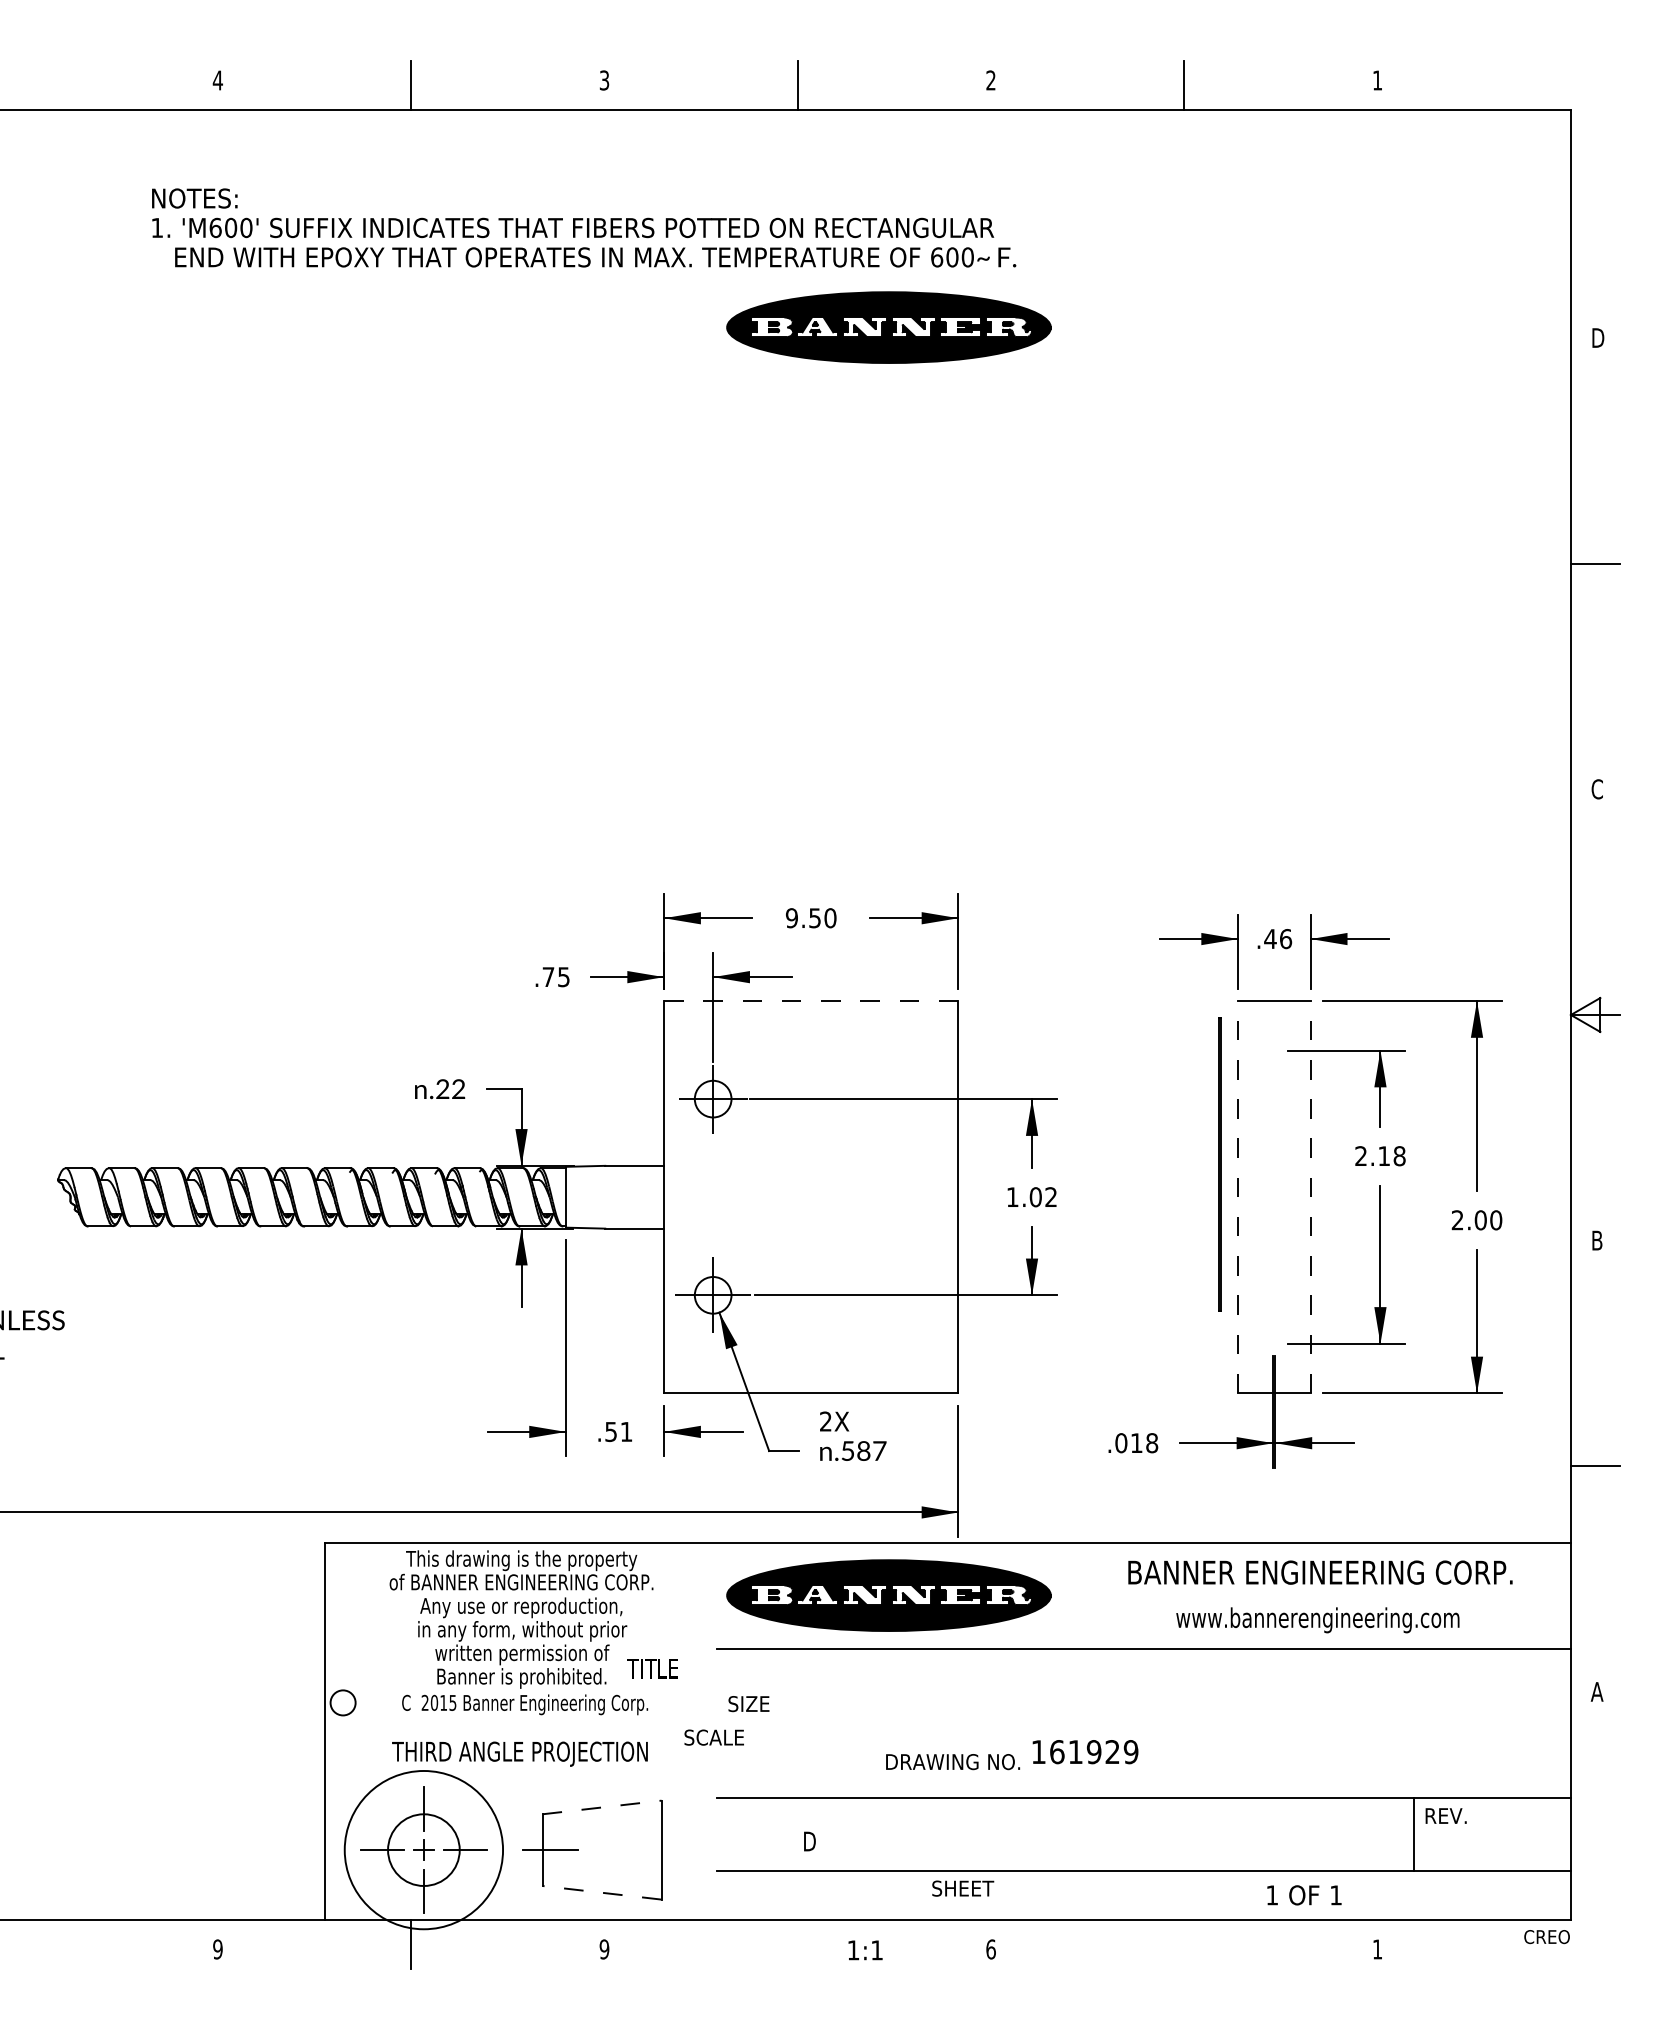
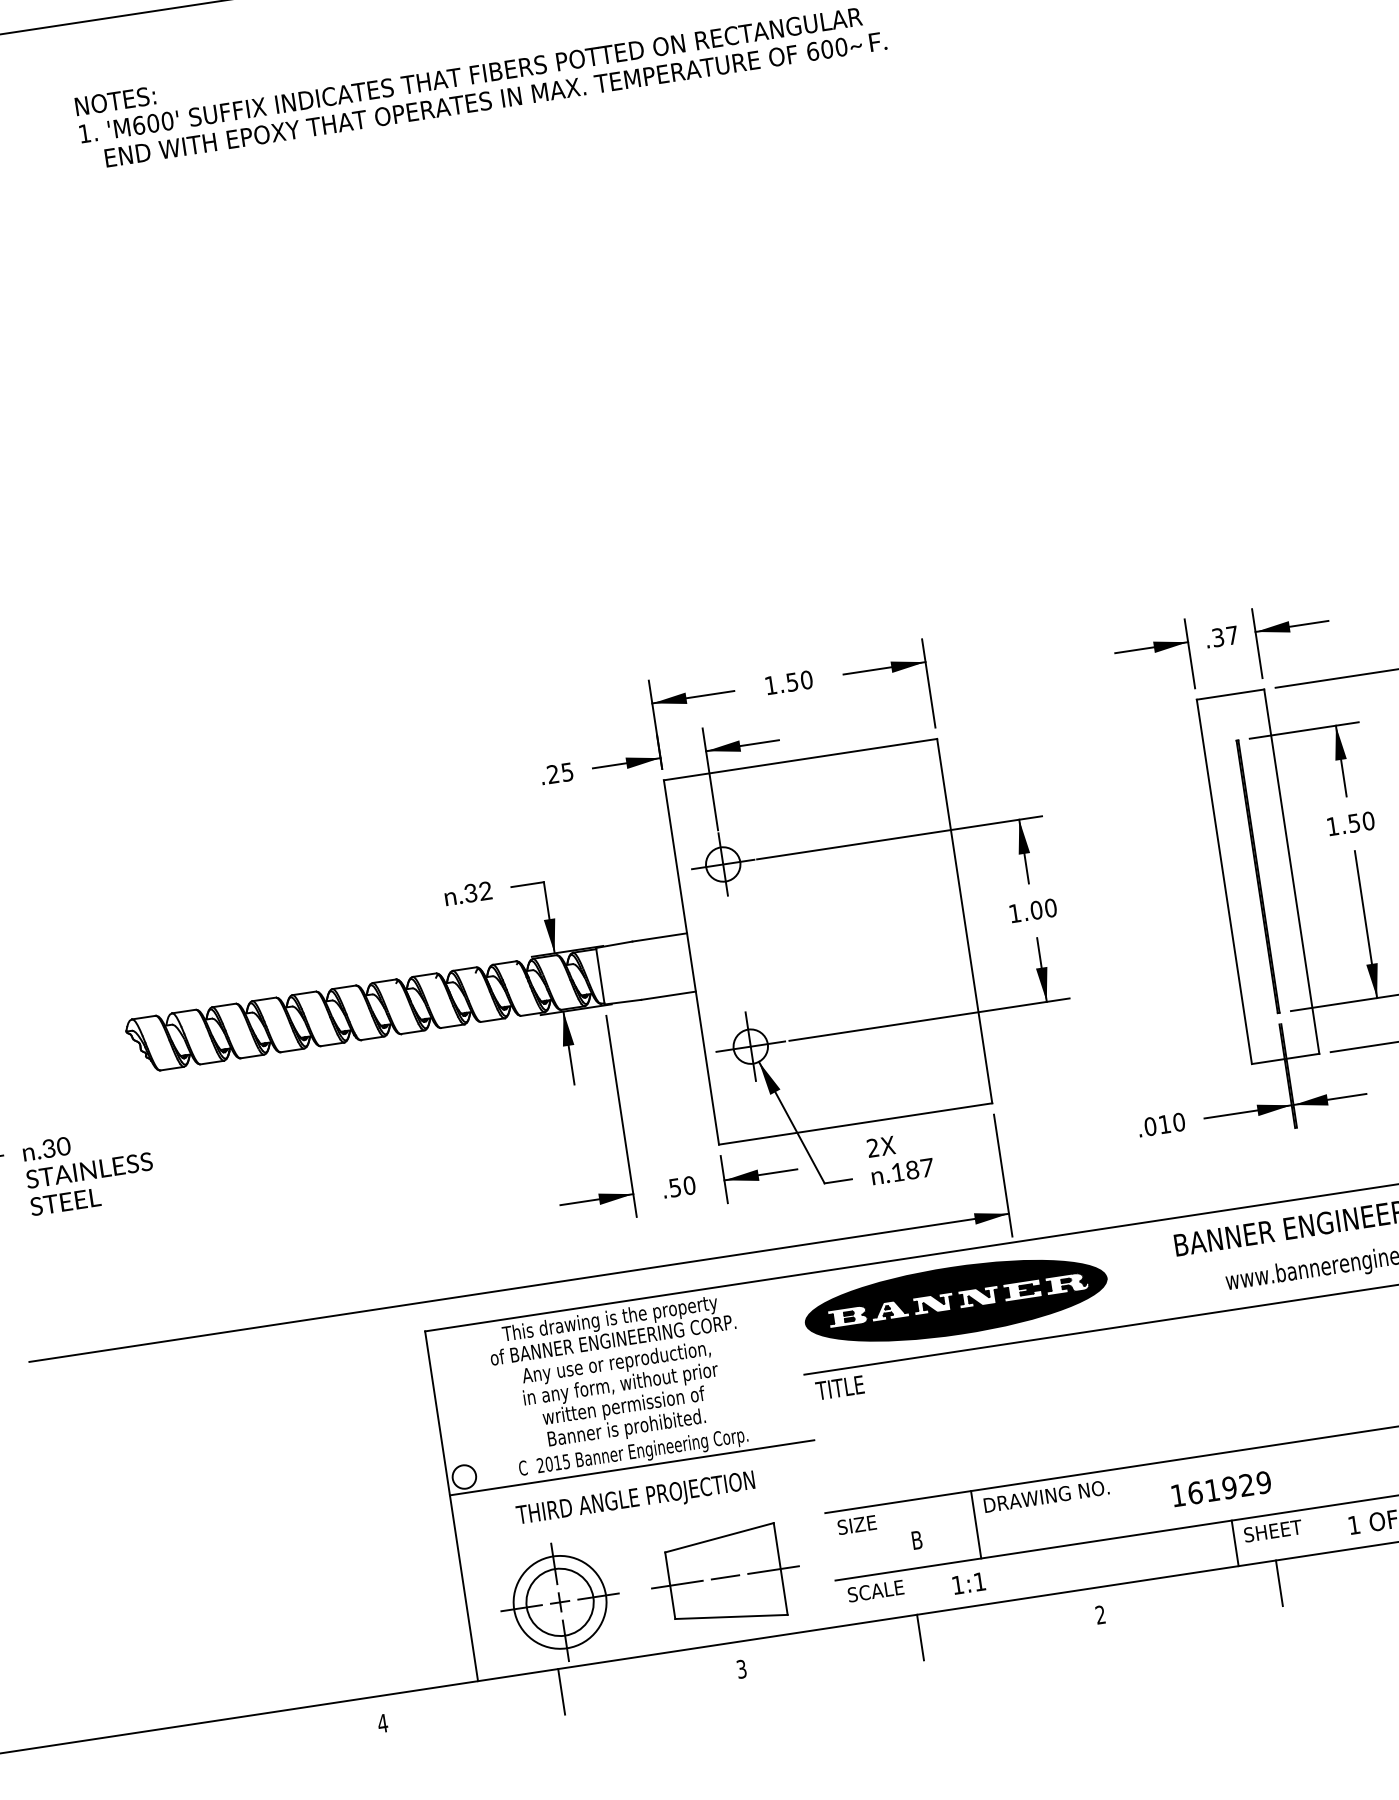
part: (888, 327) -> (777, 123), removed
text: (791, 918) -> (770, 685), 9.50 -> 1.50
text: (1278, 939) -> (1225, 636), .46 -> .37
text: (548, 976) -> (553, 773), .75 -> .25
line: (810, 1001) -> (799, 760), dashed -> solid
text: (442, 1092) -> (470, 896), .22 -> .32
text: (1380, 1156) -> (1350, 824), 2.18 -> 1.50
line: (1219, 1164) -> (1257, 877), moved
line: (1238, 1196) -> (1224, 881), dashed -> solid
line: (1310, 1196) -> (1291, 871), dashed -> solid
text: (1051, 1197) -> (1051, 908), 1.02 -> 1.00
text: (626, 1431) -> (689, 1185), .51 -> .50
text: (1152, 1442) -> (1179, 1121), .018 -> .010
text: (847, 1450) -> (897, 1171), .587 -> .187
text: (652, 1668) -> (839, 1387), moved
text: (748, 1704) -> (856, 1525), moved
line: (520, 1719) -> (631, 1467), added
text: (713, 1737) -> (875, 1591), moved
text: (1085, 1752) -> (1221, 1489), moved
text: (953, 1762) -> (1047, 1496), moved
line: (602, 1807) -> (719, 1537), dashed -> solid
line: (874, 1834) -> (976, 1524), added
text: (809, 1841) -> (916, 1540), D -> B
circle: (423, 1849) -> (559, 1601), size x0.62
line: (601, 1850) -> (725, 1577), added
line: (653, 1850) -> (773, 1570), added
text: (963, 1888) -> (1273, 1530), moved
line: (602, 1892) -> (731, 1616), dashed -> solid
line: (1144, 1895) -> (1235, 1543), added
line: (797, 1944) -> (920, 1637), added
line: (1184, 1944) -> (1279, 1583), added
text: (217, 1949) -> (382, 1723), 9 -> 4
text: (604, 1949) -> (741, 1669), 9 -> 3
text: (990, 1949) -> (1100, 1615), 6 -> 2
text: (865, 1950) -> (969, 1583), moved

